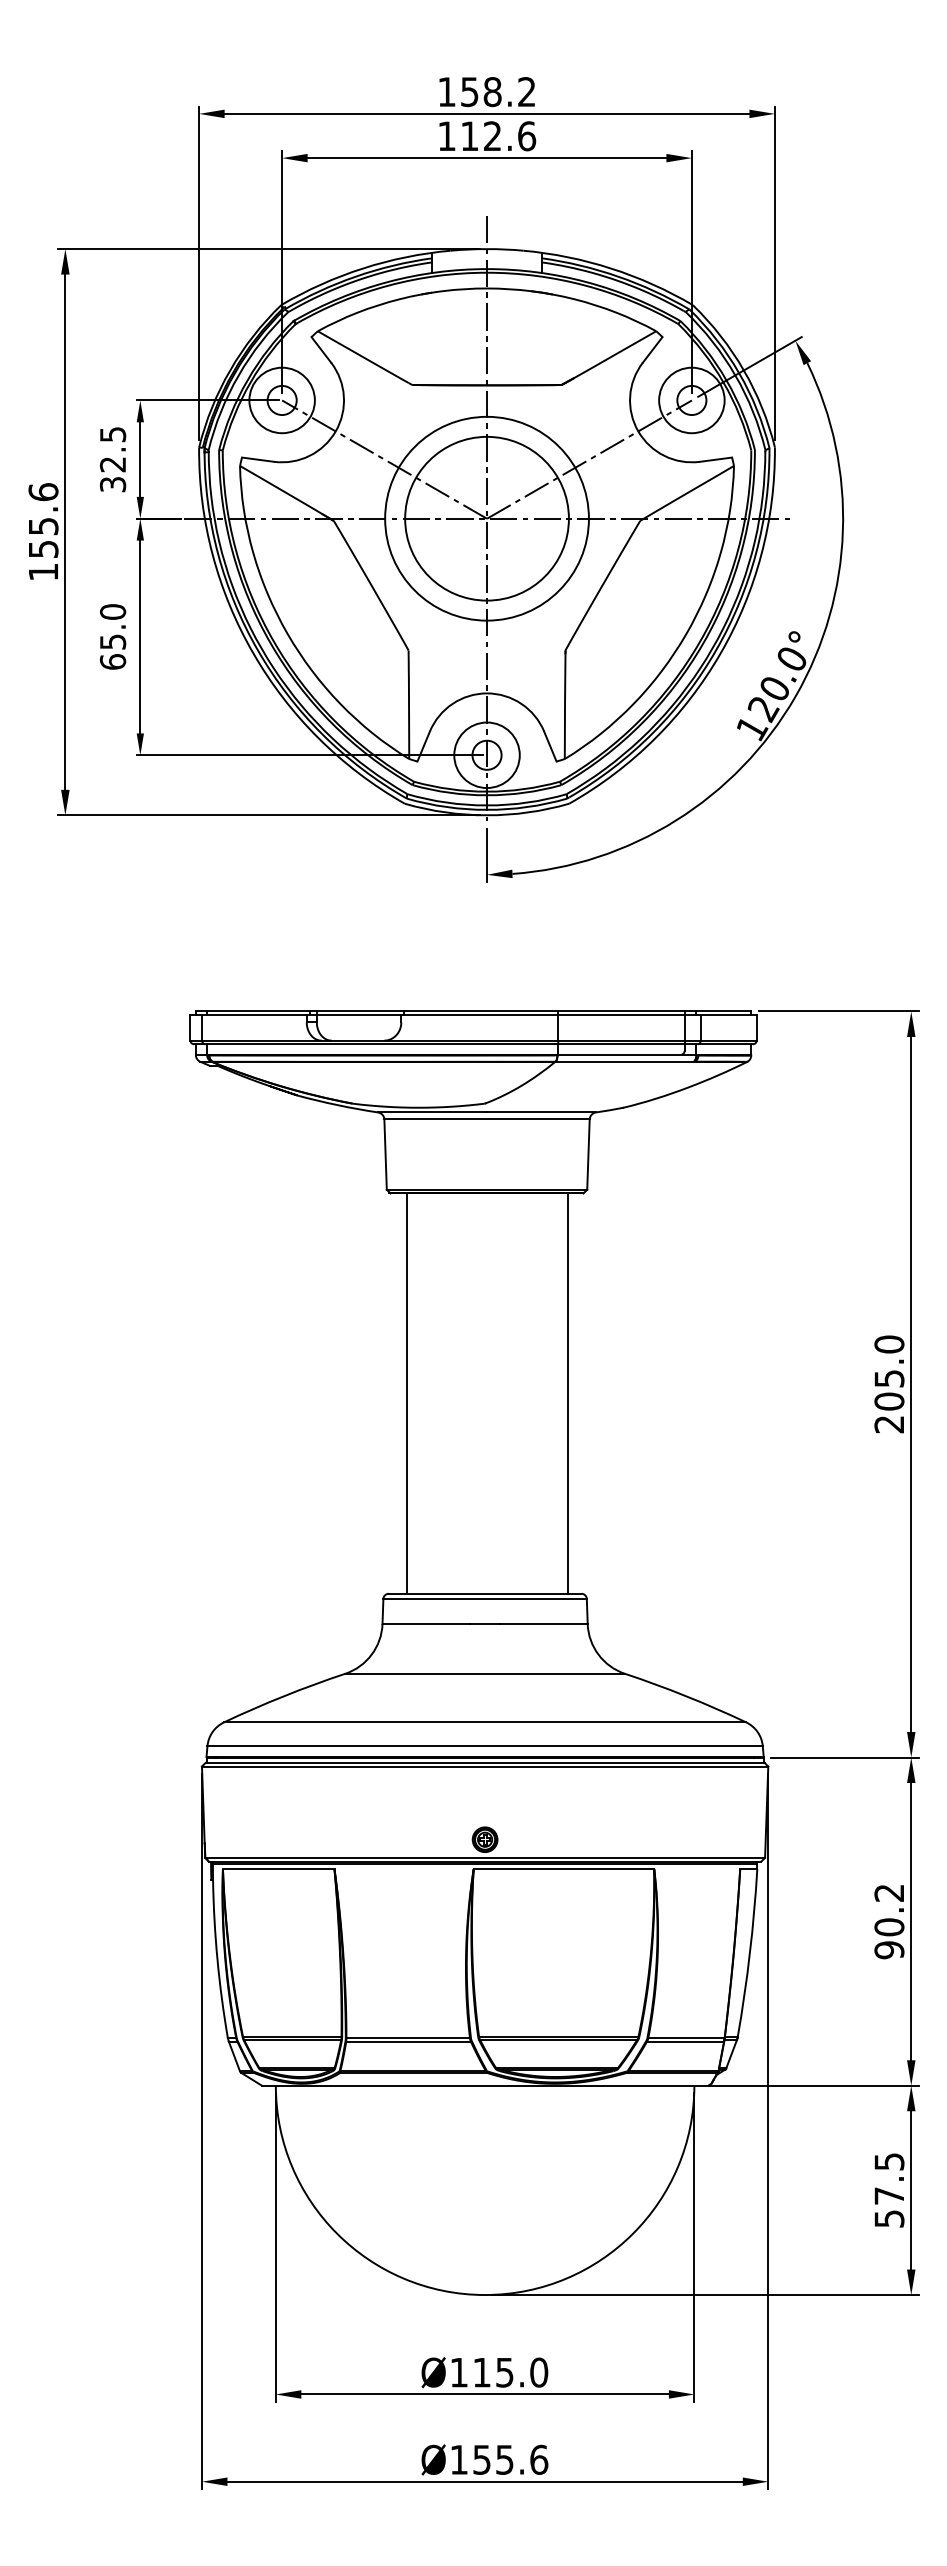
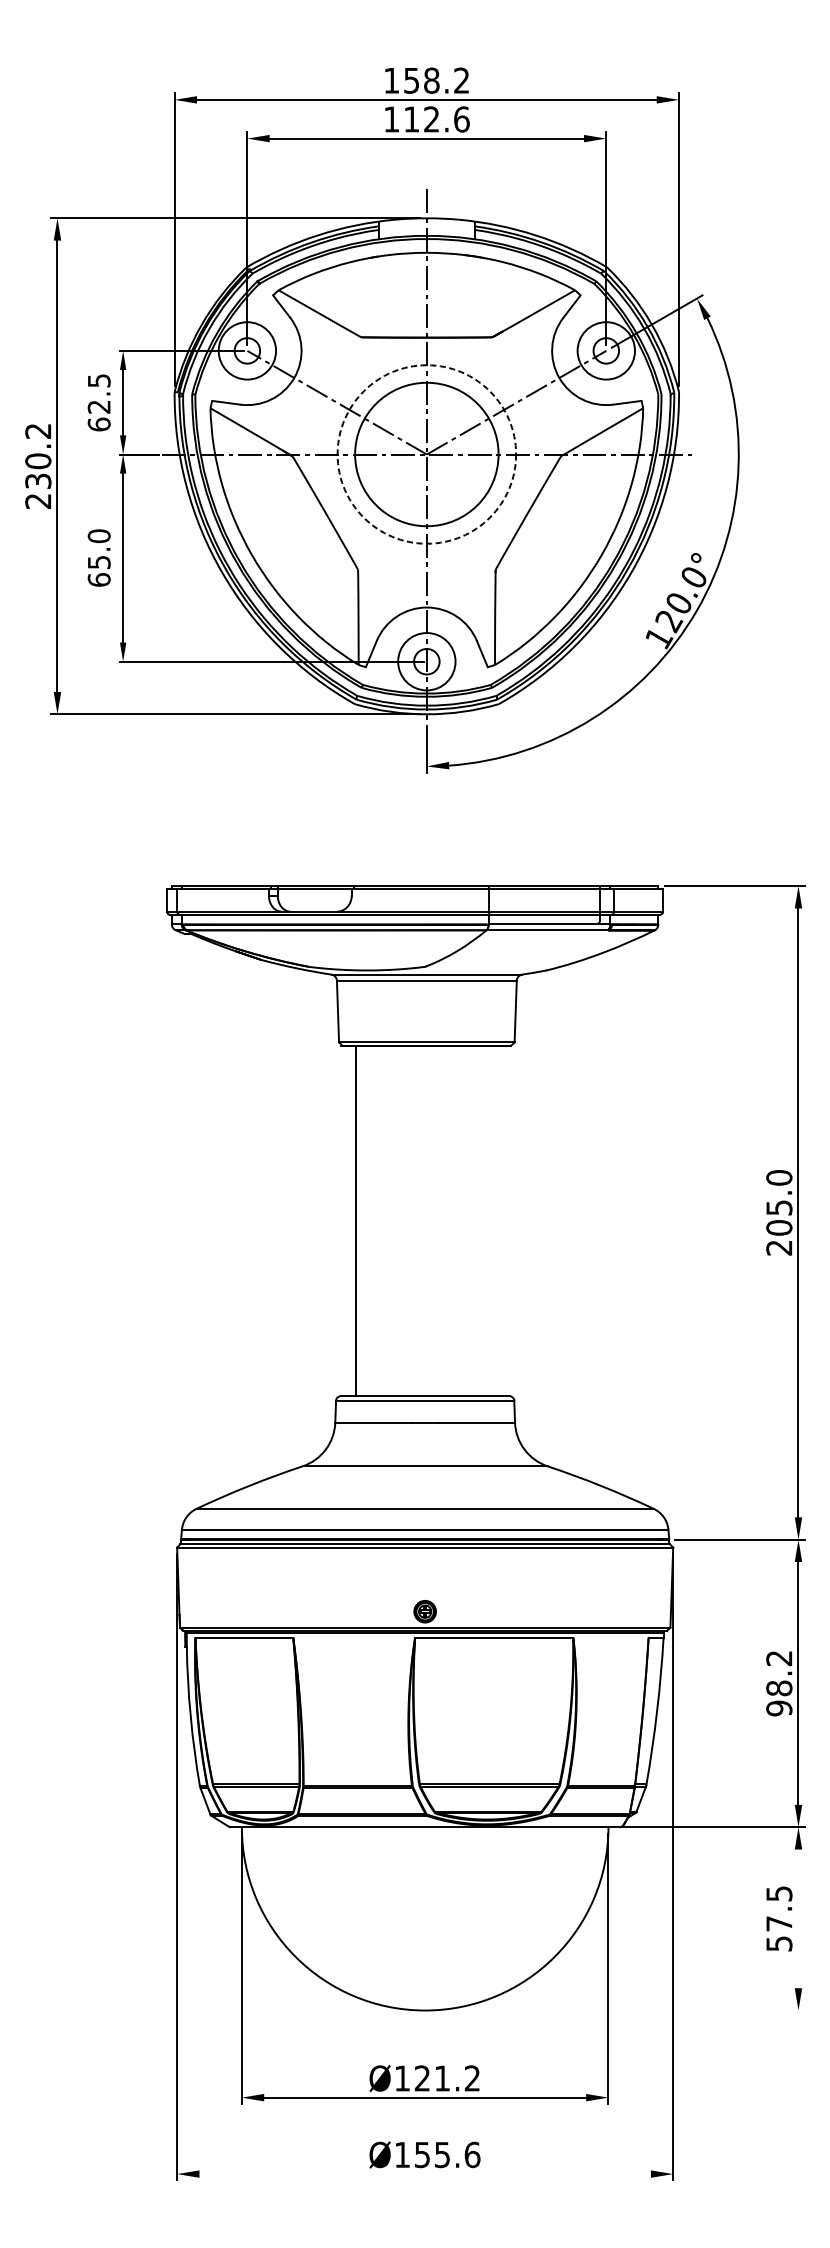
text: (112, 484) -> (98, 424), 32.5 -> 62.5
circle: (486, 518) -> (426, 454), solid -> dashed
text: (43, 531) -> (38, 465), 155.6 -> 230.2
line: (567, 1393) -> (497, 1220), removed
text: (889, 1927) -> (779, 1688), 90.2 -> 98.2
line: (911, 2190) -> (798, 1918), removed
line: (705, 2295) -> (618, 2010), removed
text: (510, 2372) -> (447, 2078), Ø115.0 -> Ø121.2
line: (484, 2481) -> (424, 2173), removed

